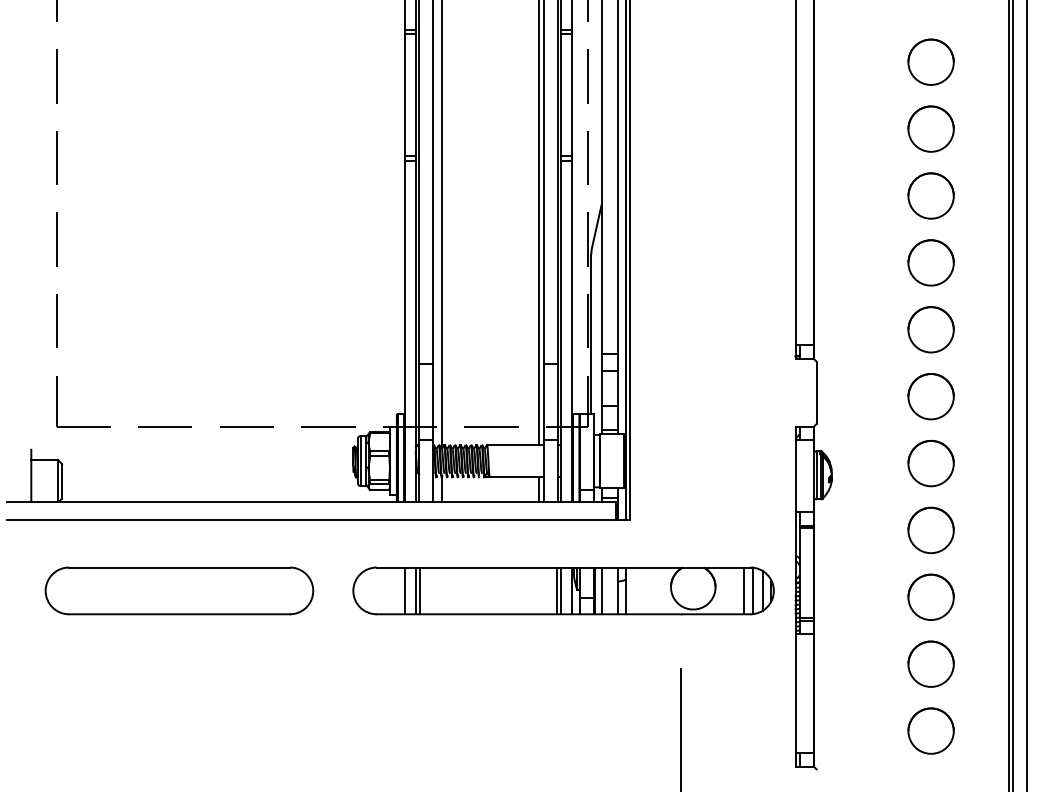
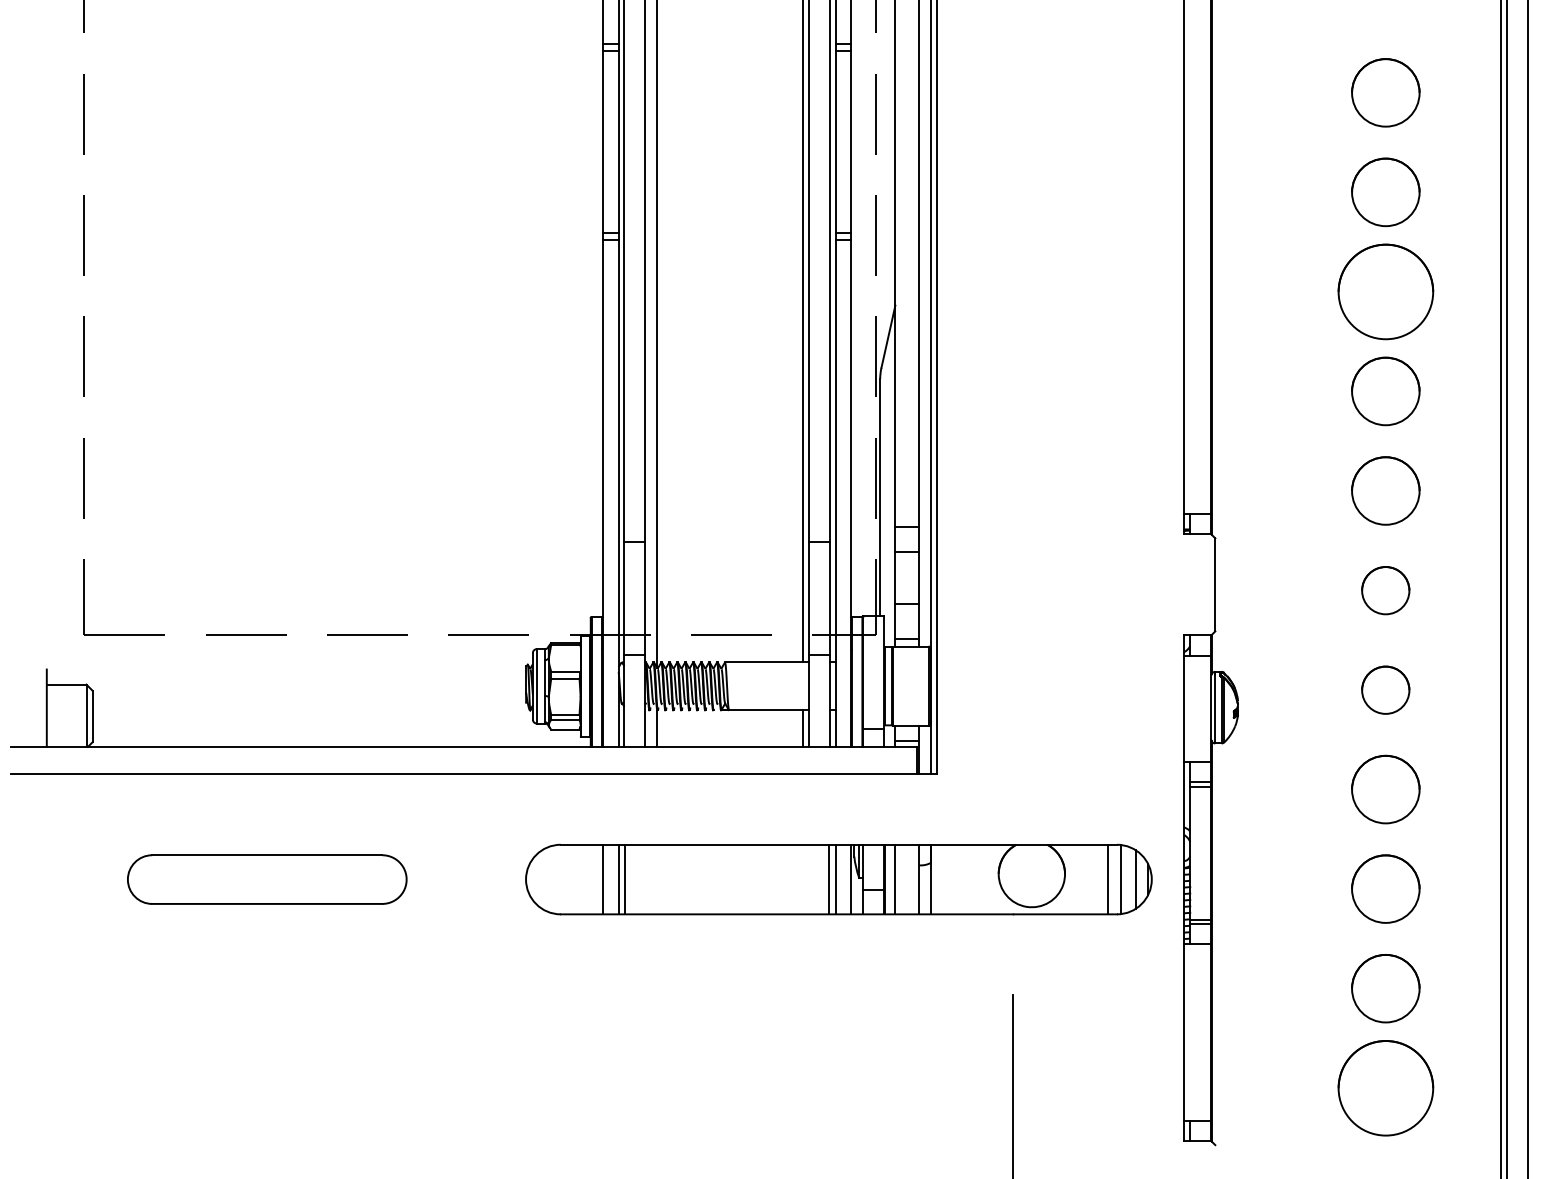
circle: (930, 195) -> (1384, 291), size x1.4
circle: (930, 396) -> (1384, 590), size x0.7
circle: (930, 463) -> (1384, 689), size x0.7
part: (179, 590) -> (267, 878), size x0.7
circle: (930, 730) -> (1384, 1087), size x1.4

